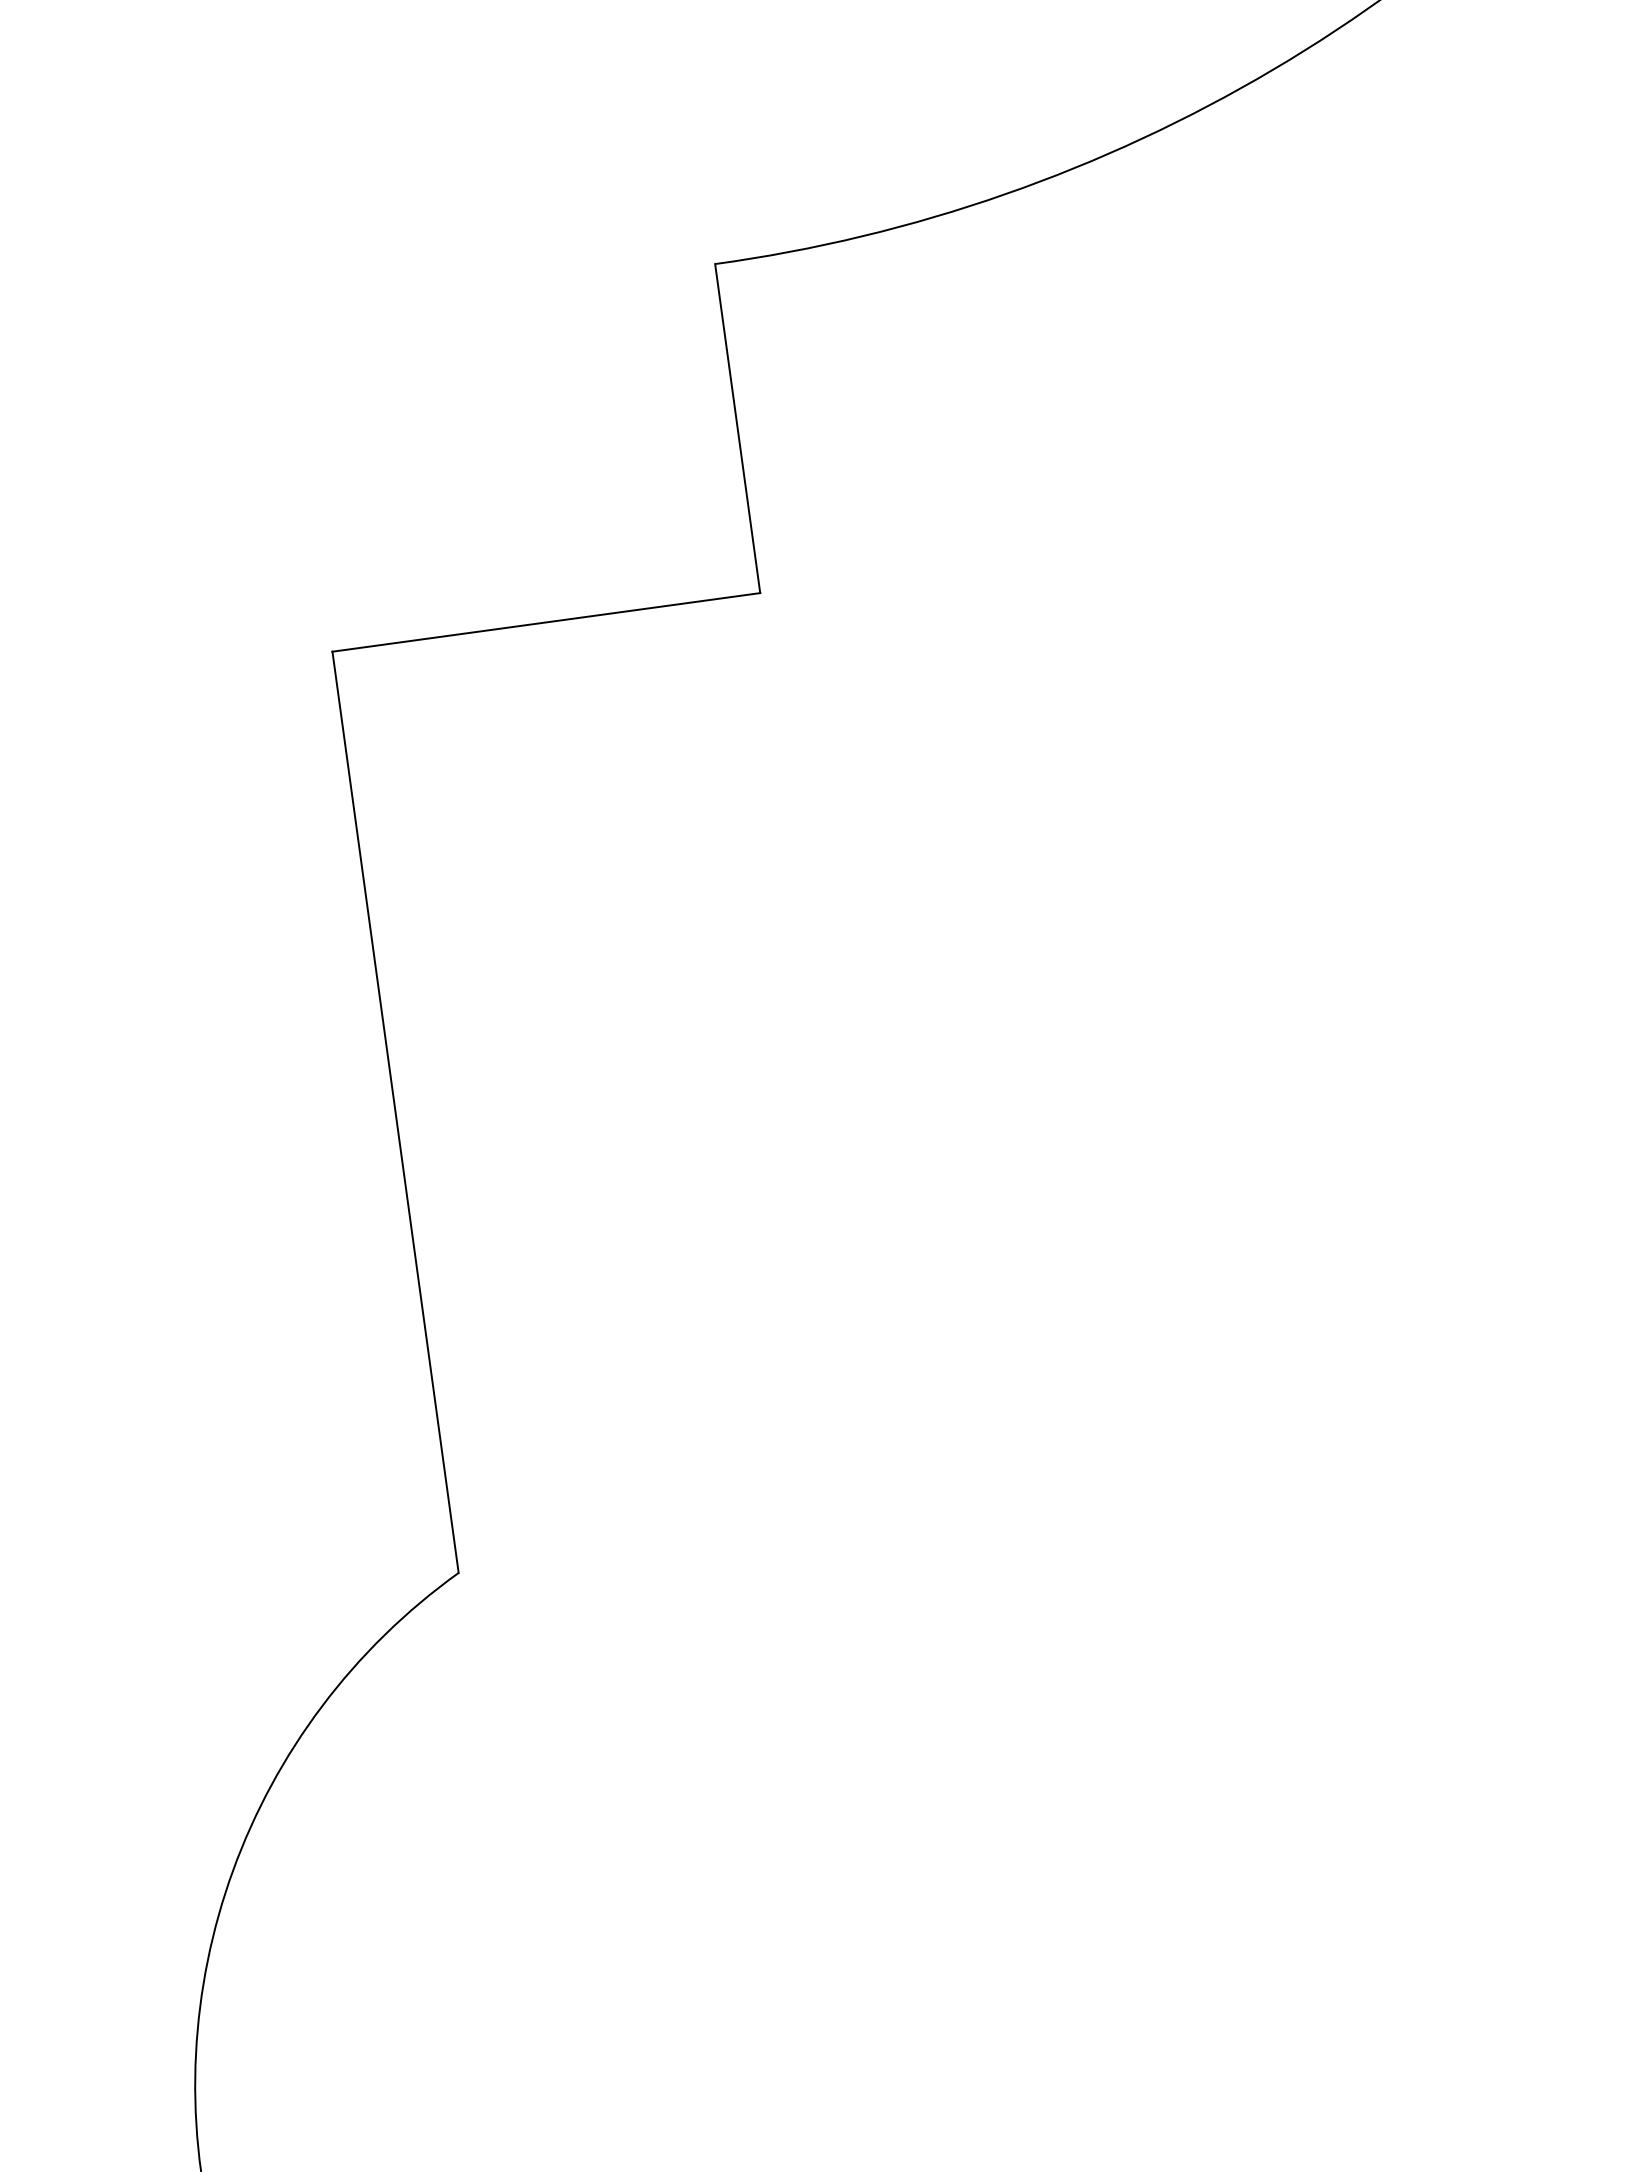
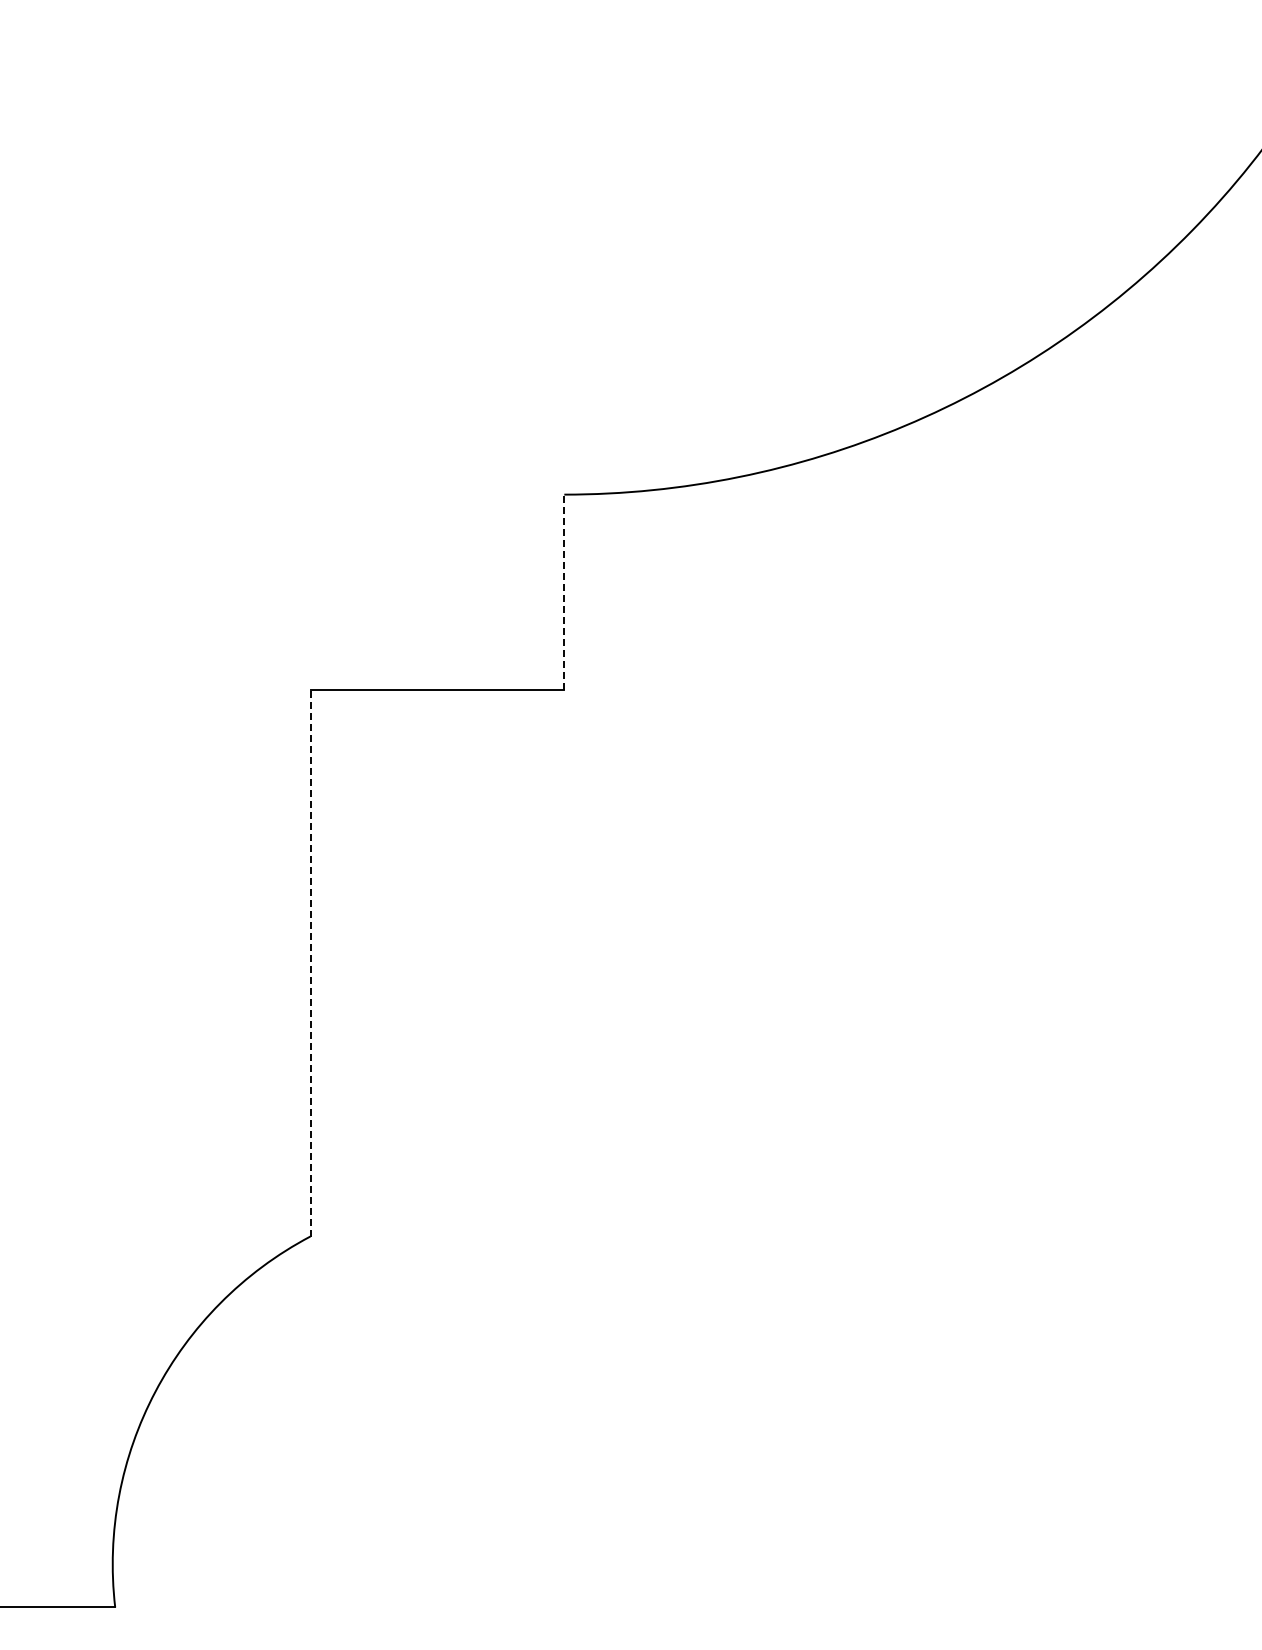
line: (738, 428) -> (564, 592), solid -> dashed
line: (395, 1111) -> (310, 962), solid -> dashed

